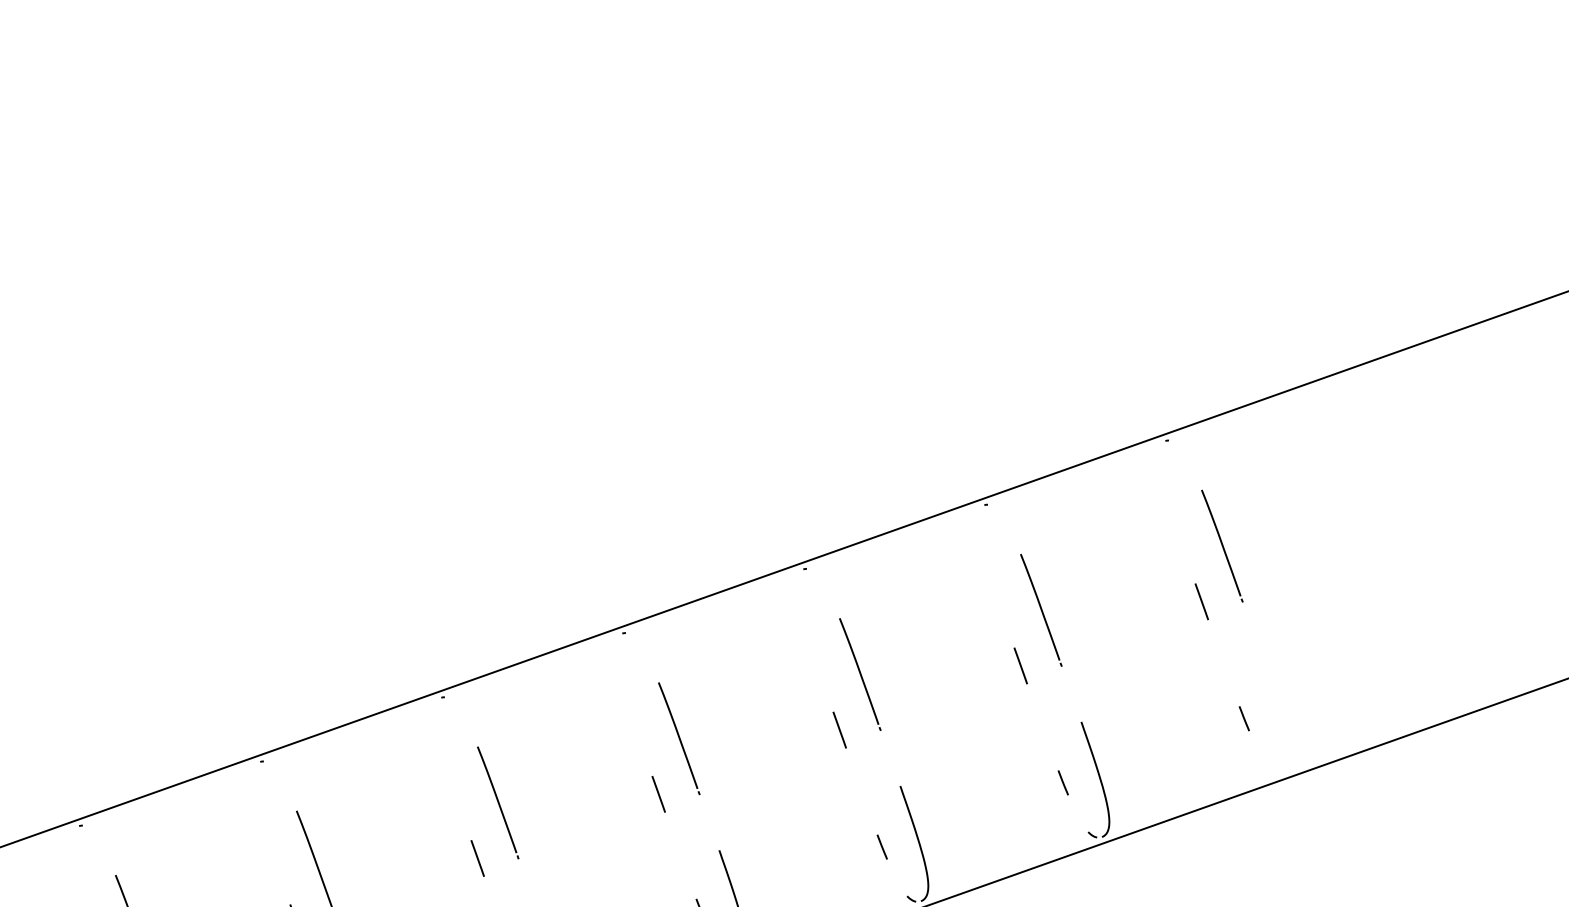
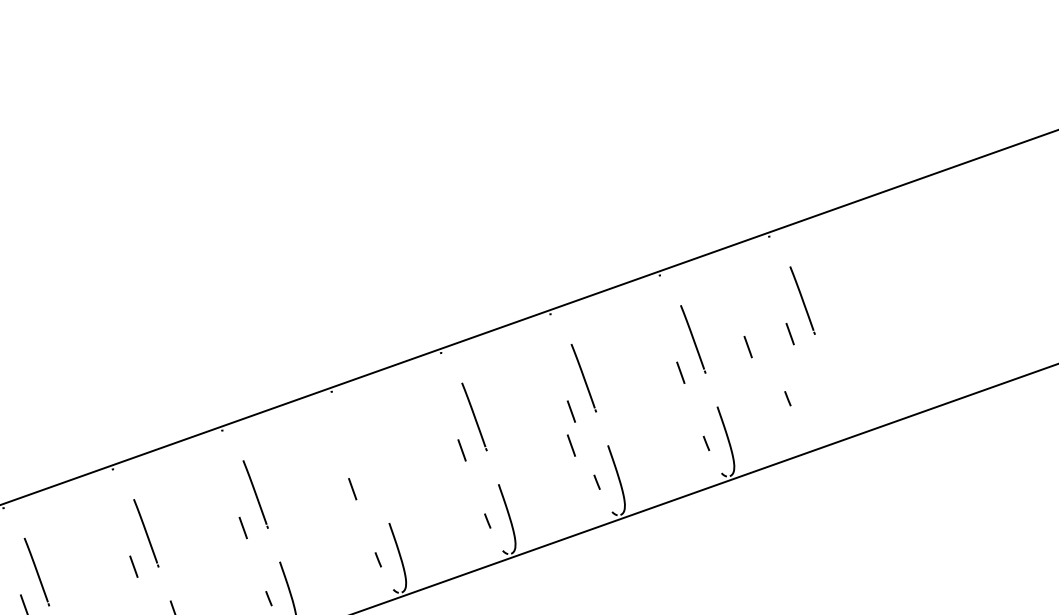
line: (1131, 624) -> (747, 347), added
line: (1243, 718) -> (787, 398), moved
line: (838, 786) -> (570, 445), added
line: (498, 802) -> (365, 455), removed

